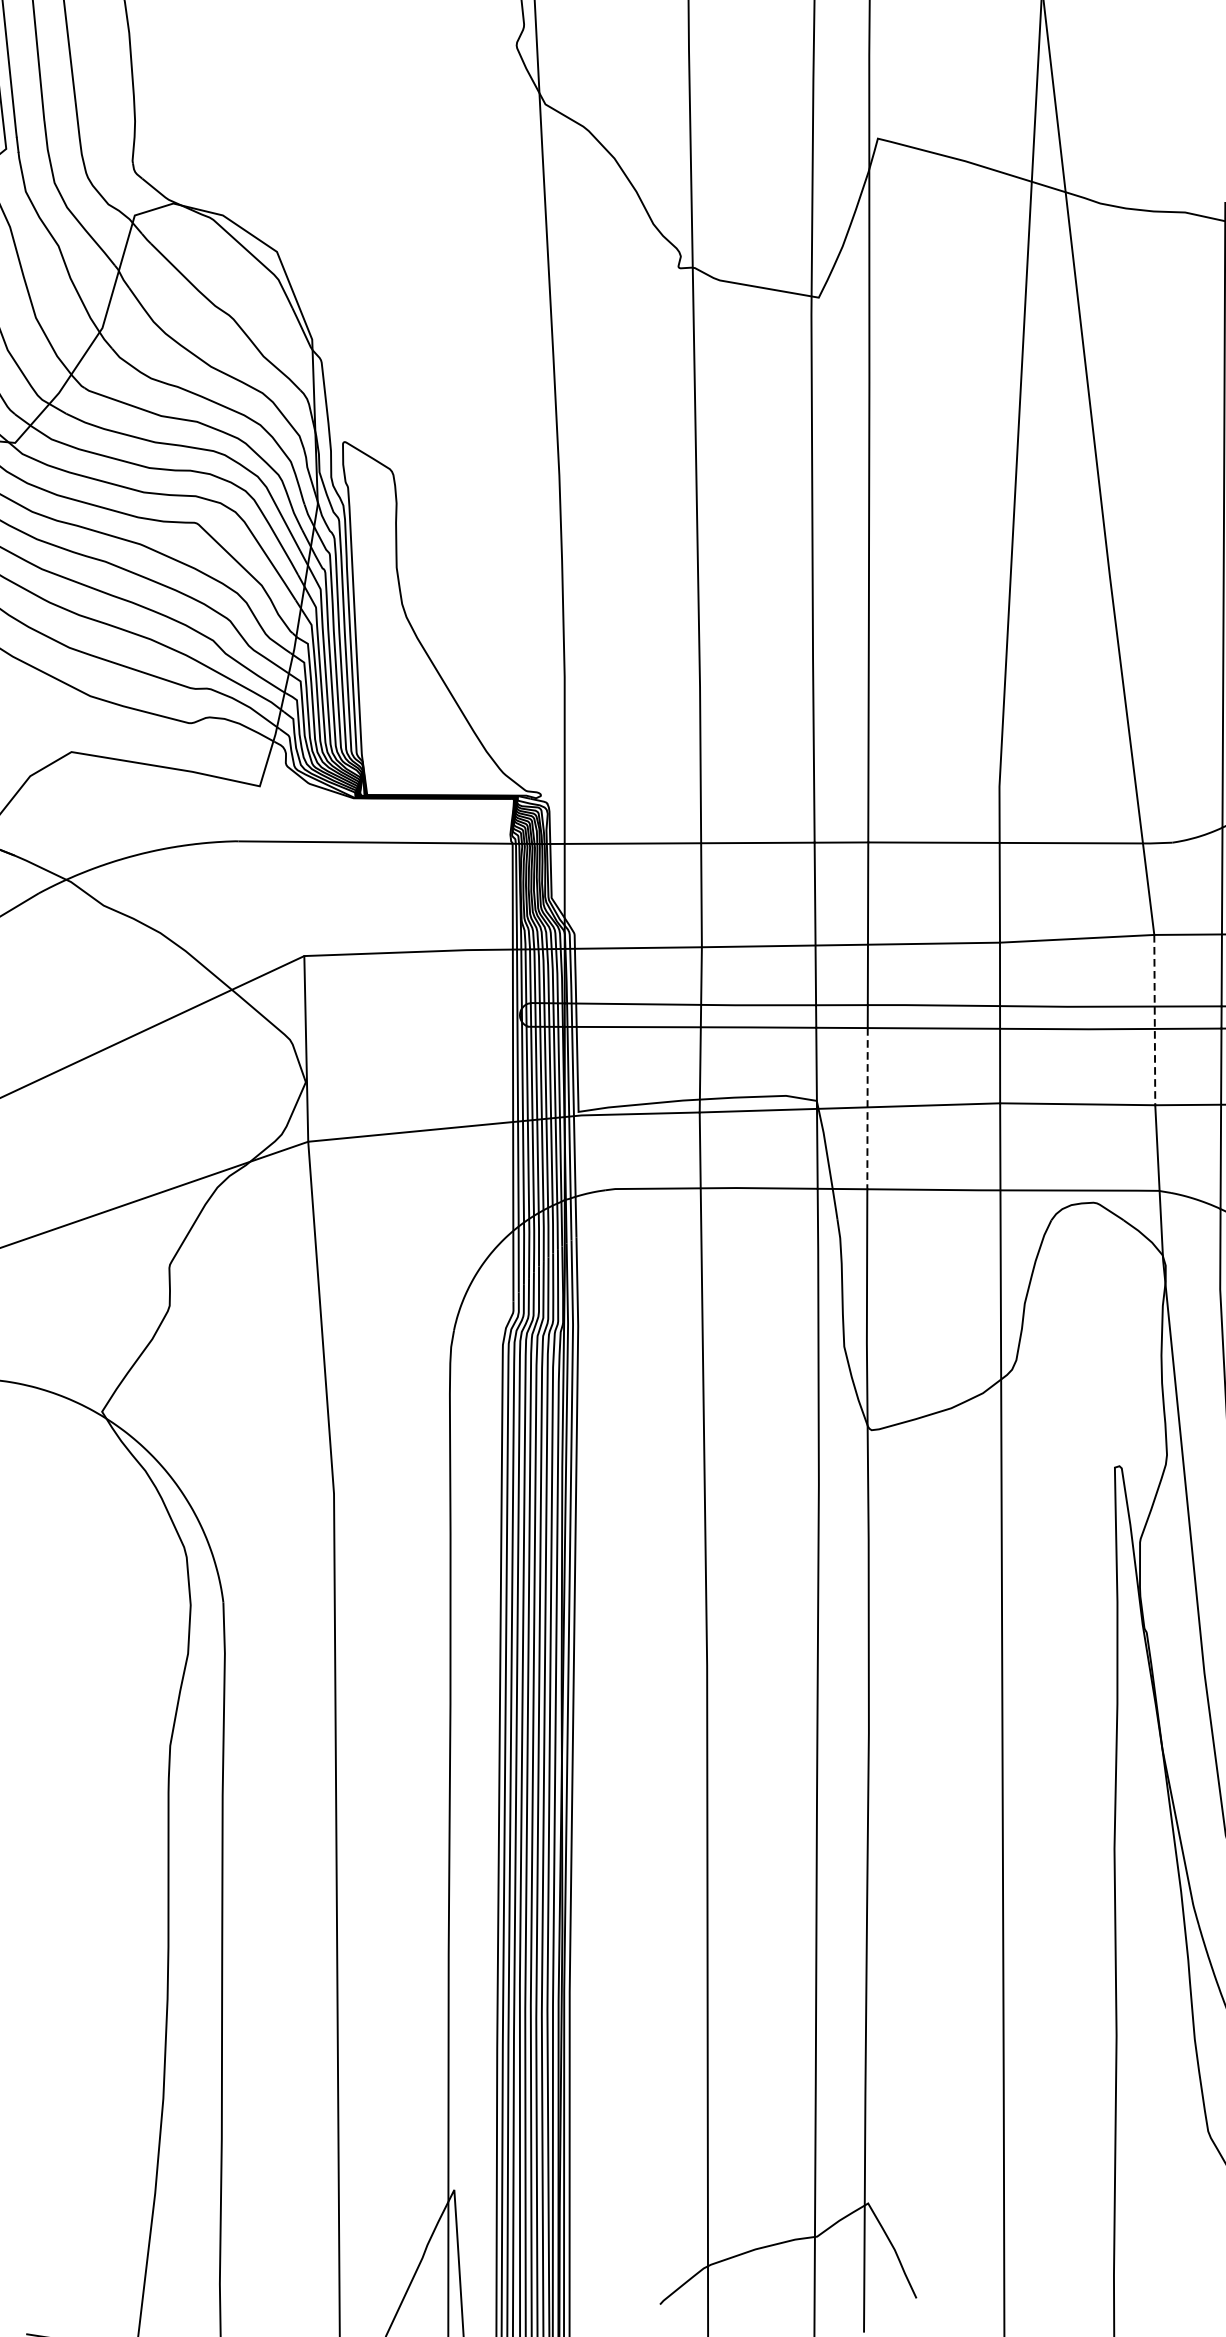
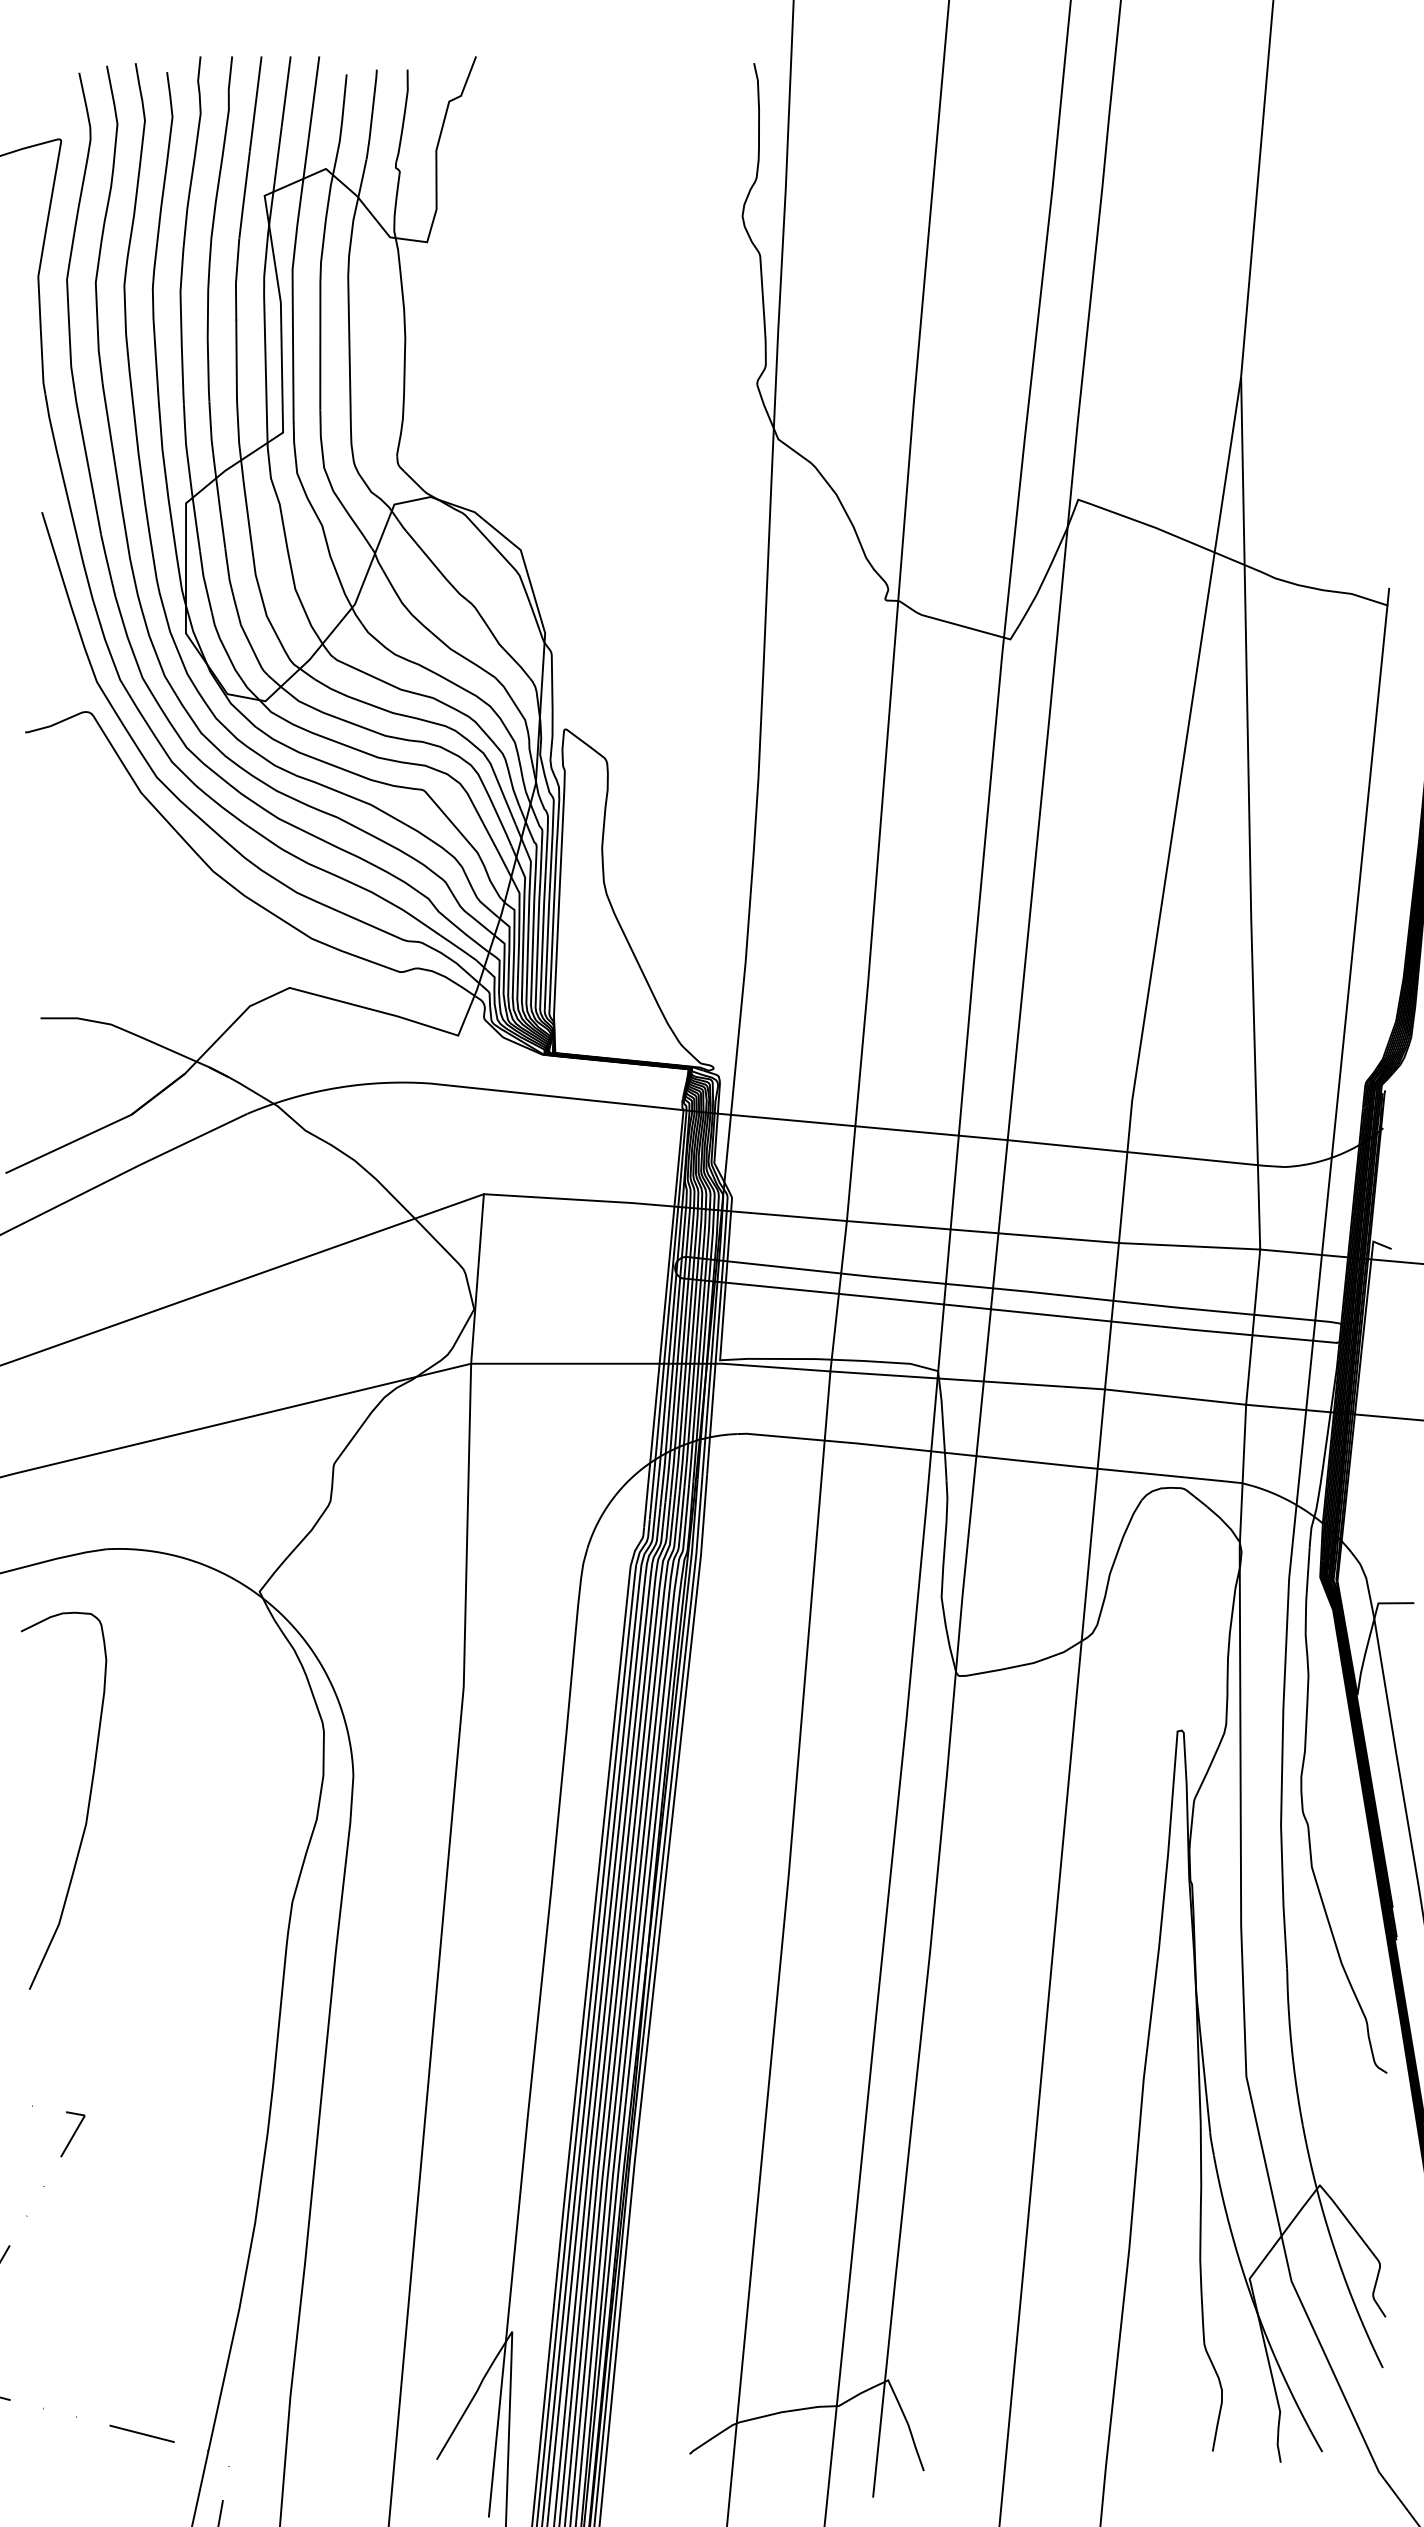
line: (1155, 1020) -> (1253, 1327), dashed -> solid
line: (867, 1108) -> (983, 1382), dashed -> solid

